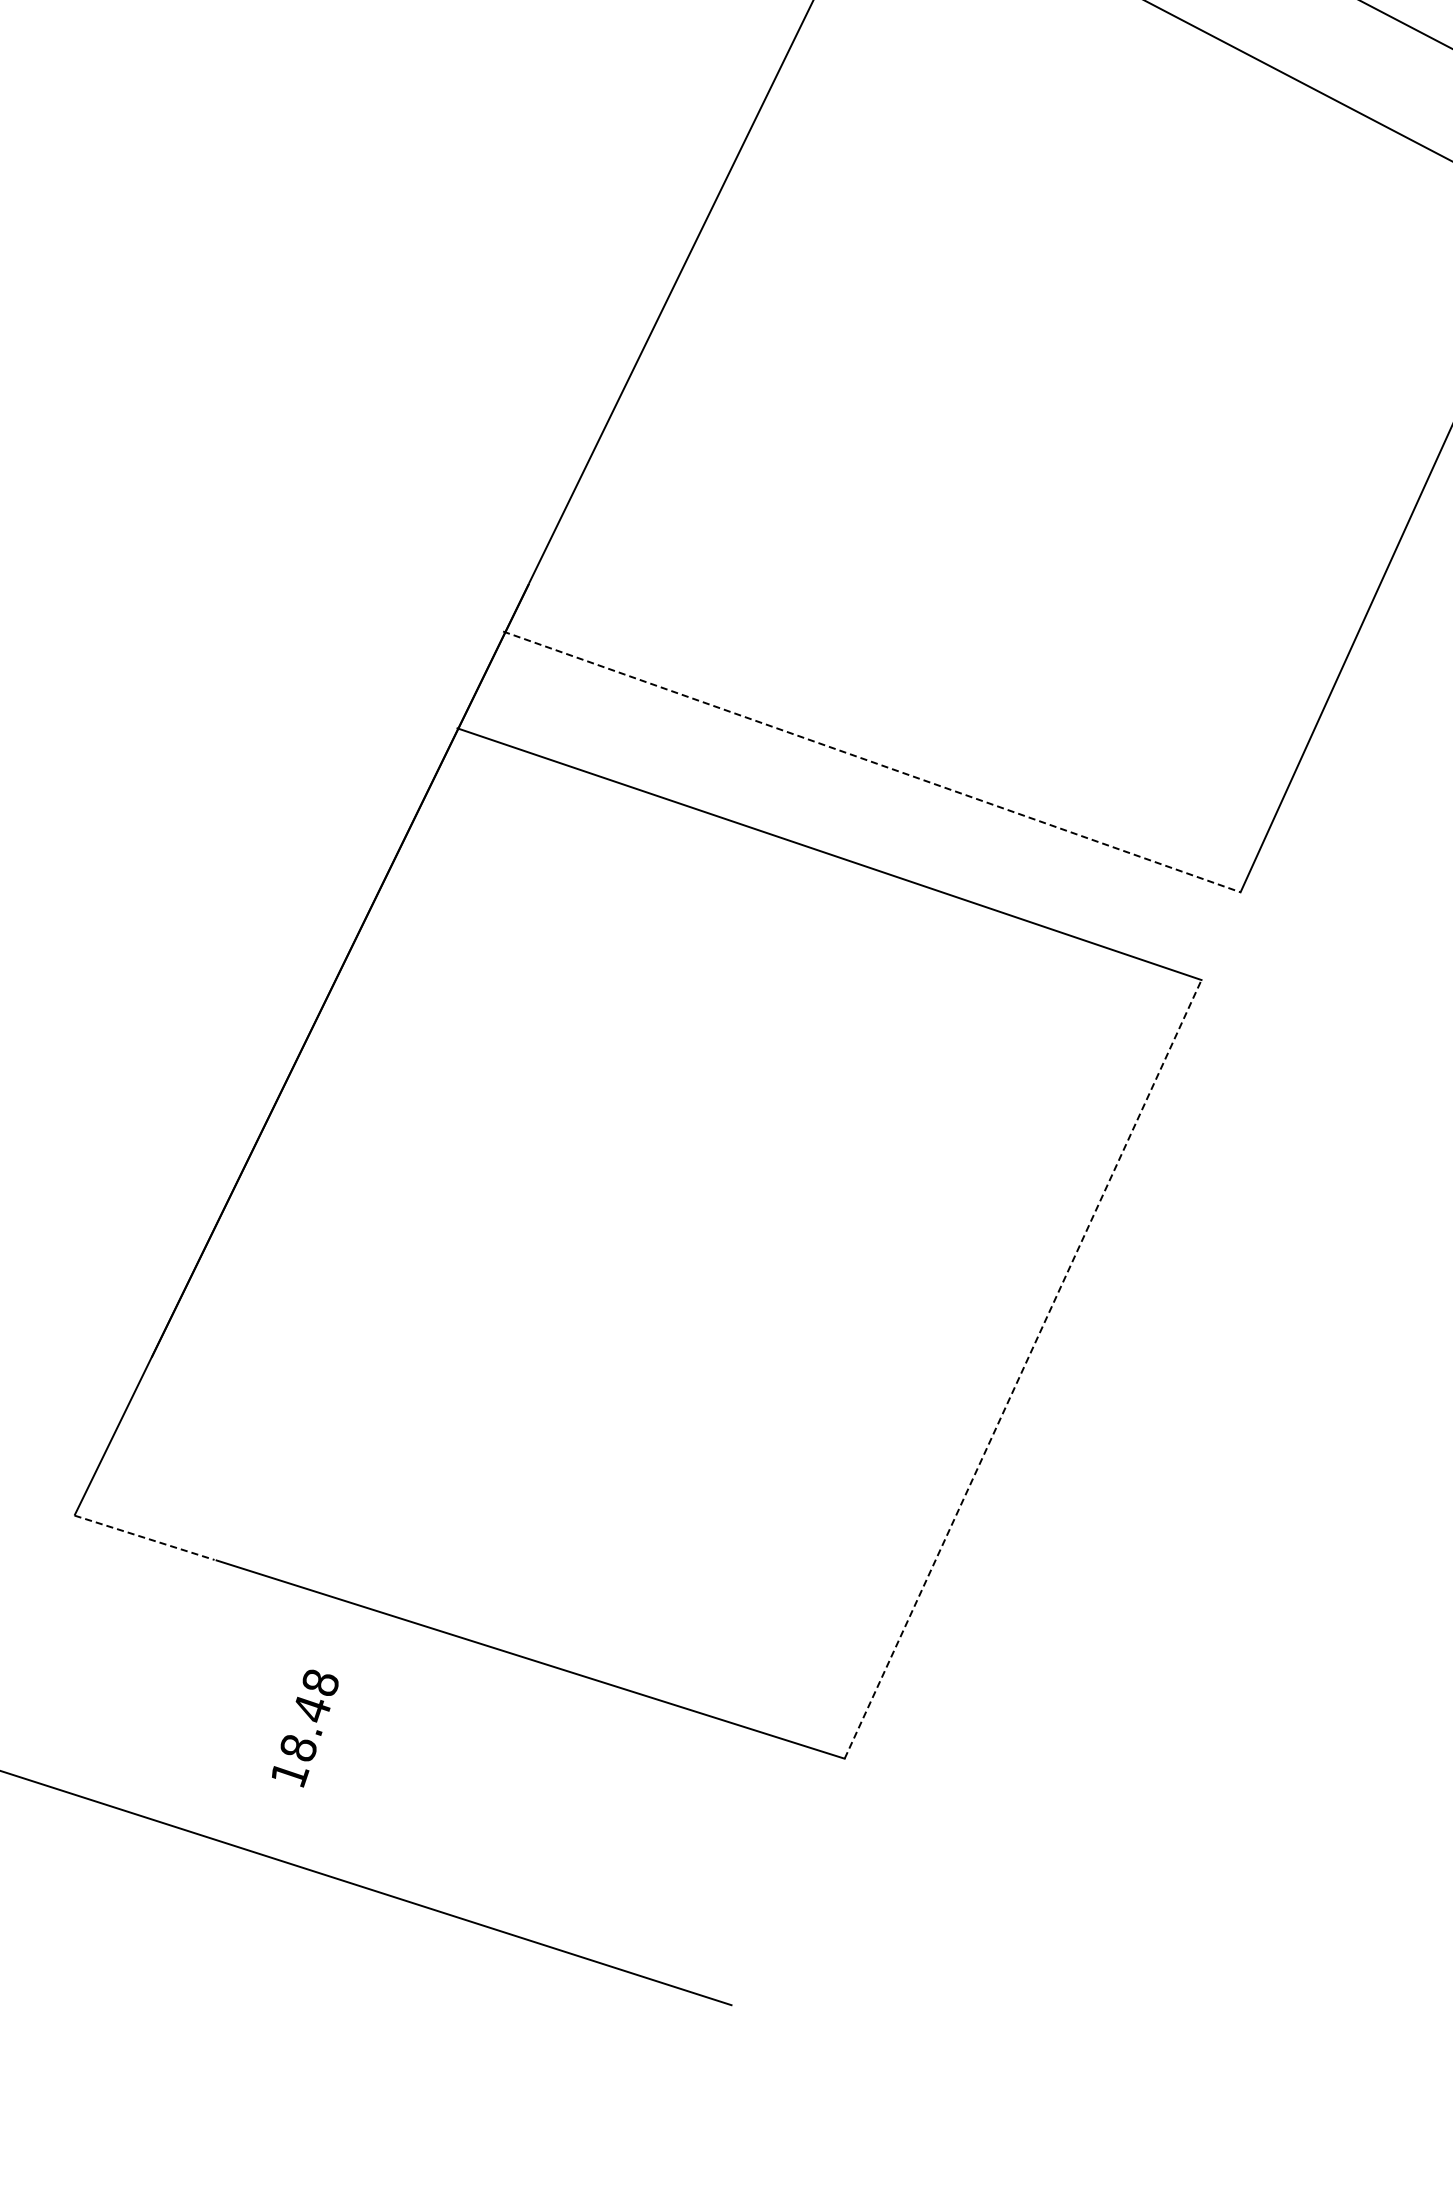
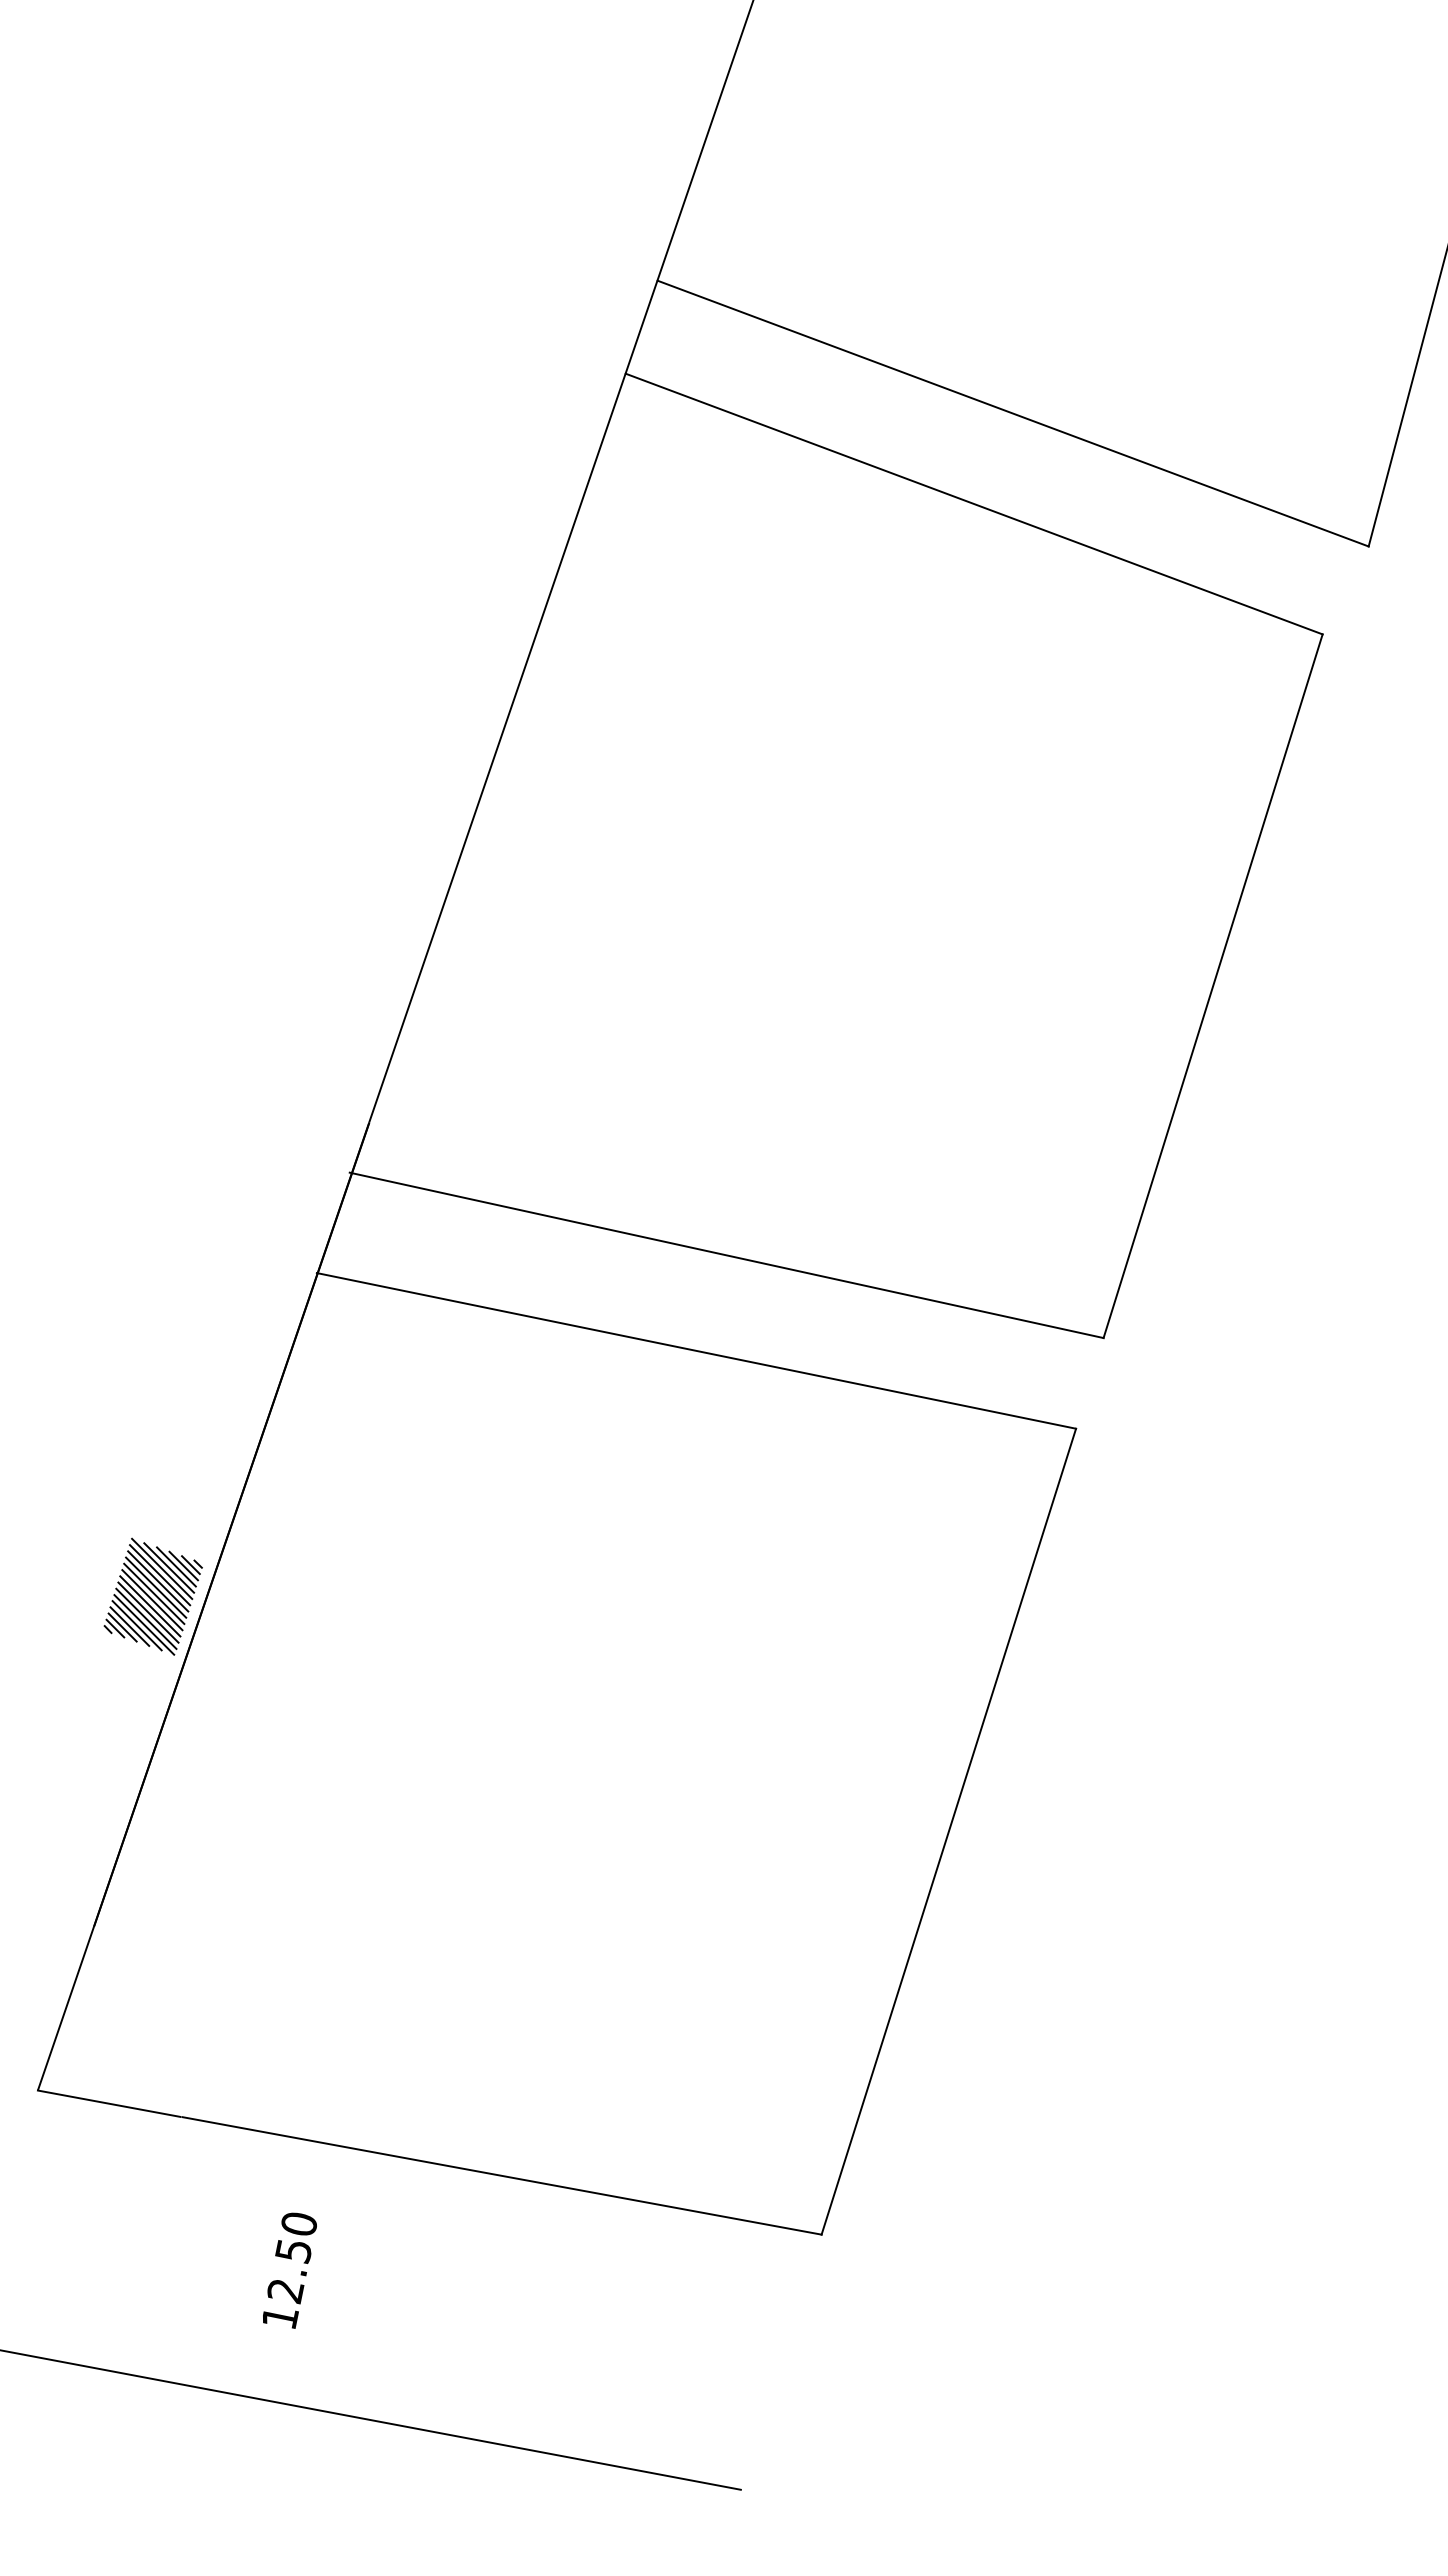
line: (871, 762) -> (726, 1255), dashed -> solid
part: (251, 1033) -> (152, 1596), added
line: (1022, 1369) -> (948, 1831), dashed -> solid
line: (144, 1537) -> (109, 2103), dashed -> solid
text: (309, 1716) -> (292, 2258), 18.48 -> 12.50

